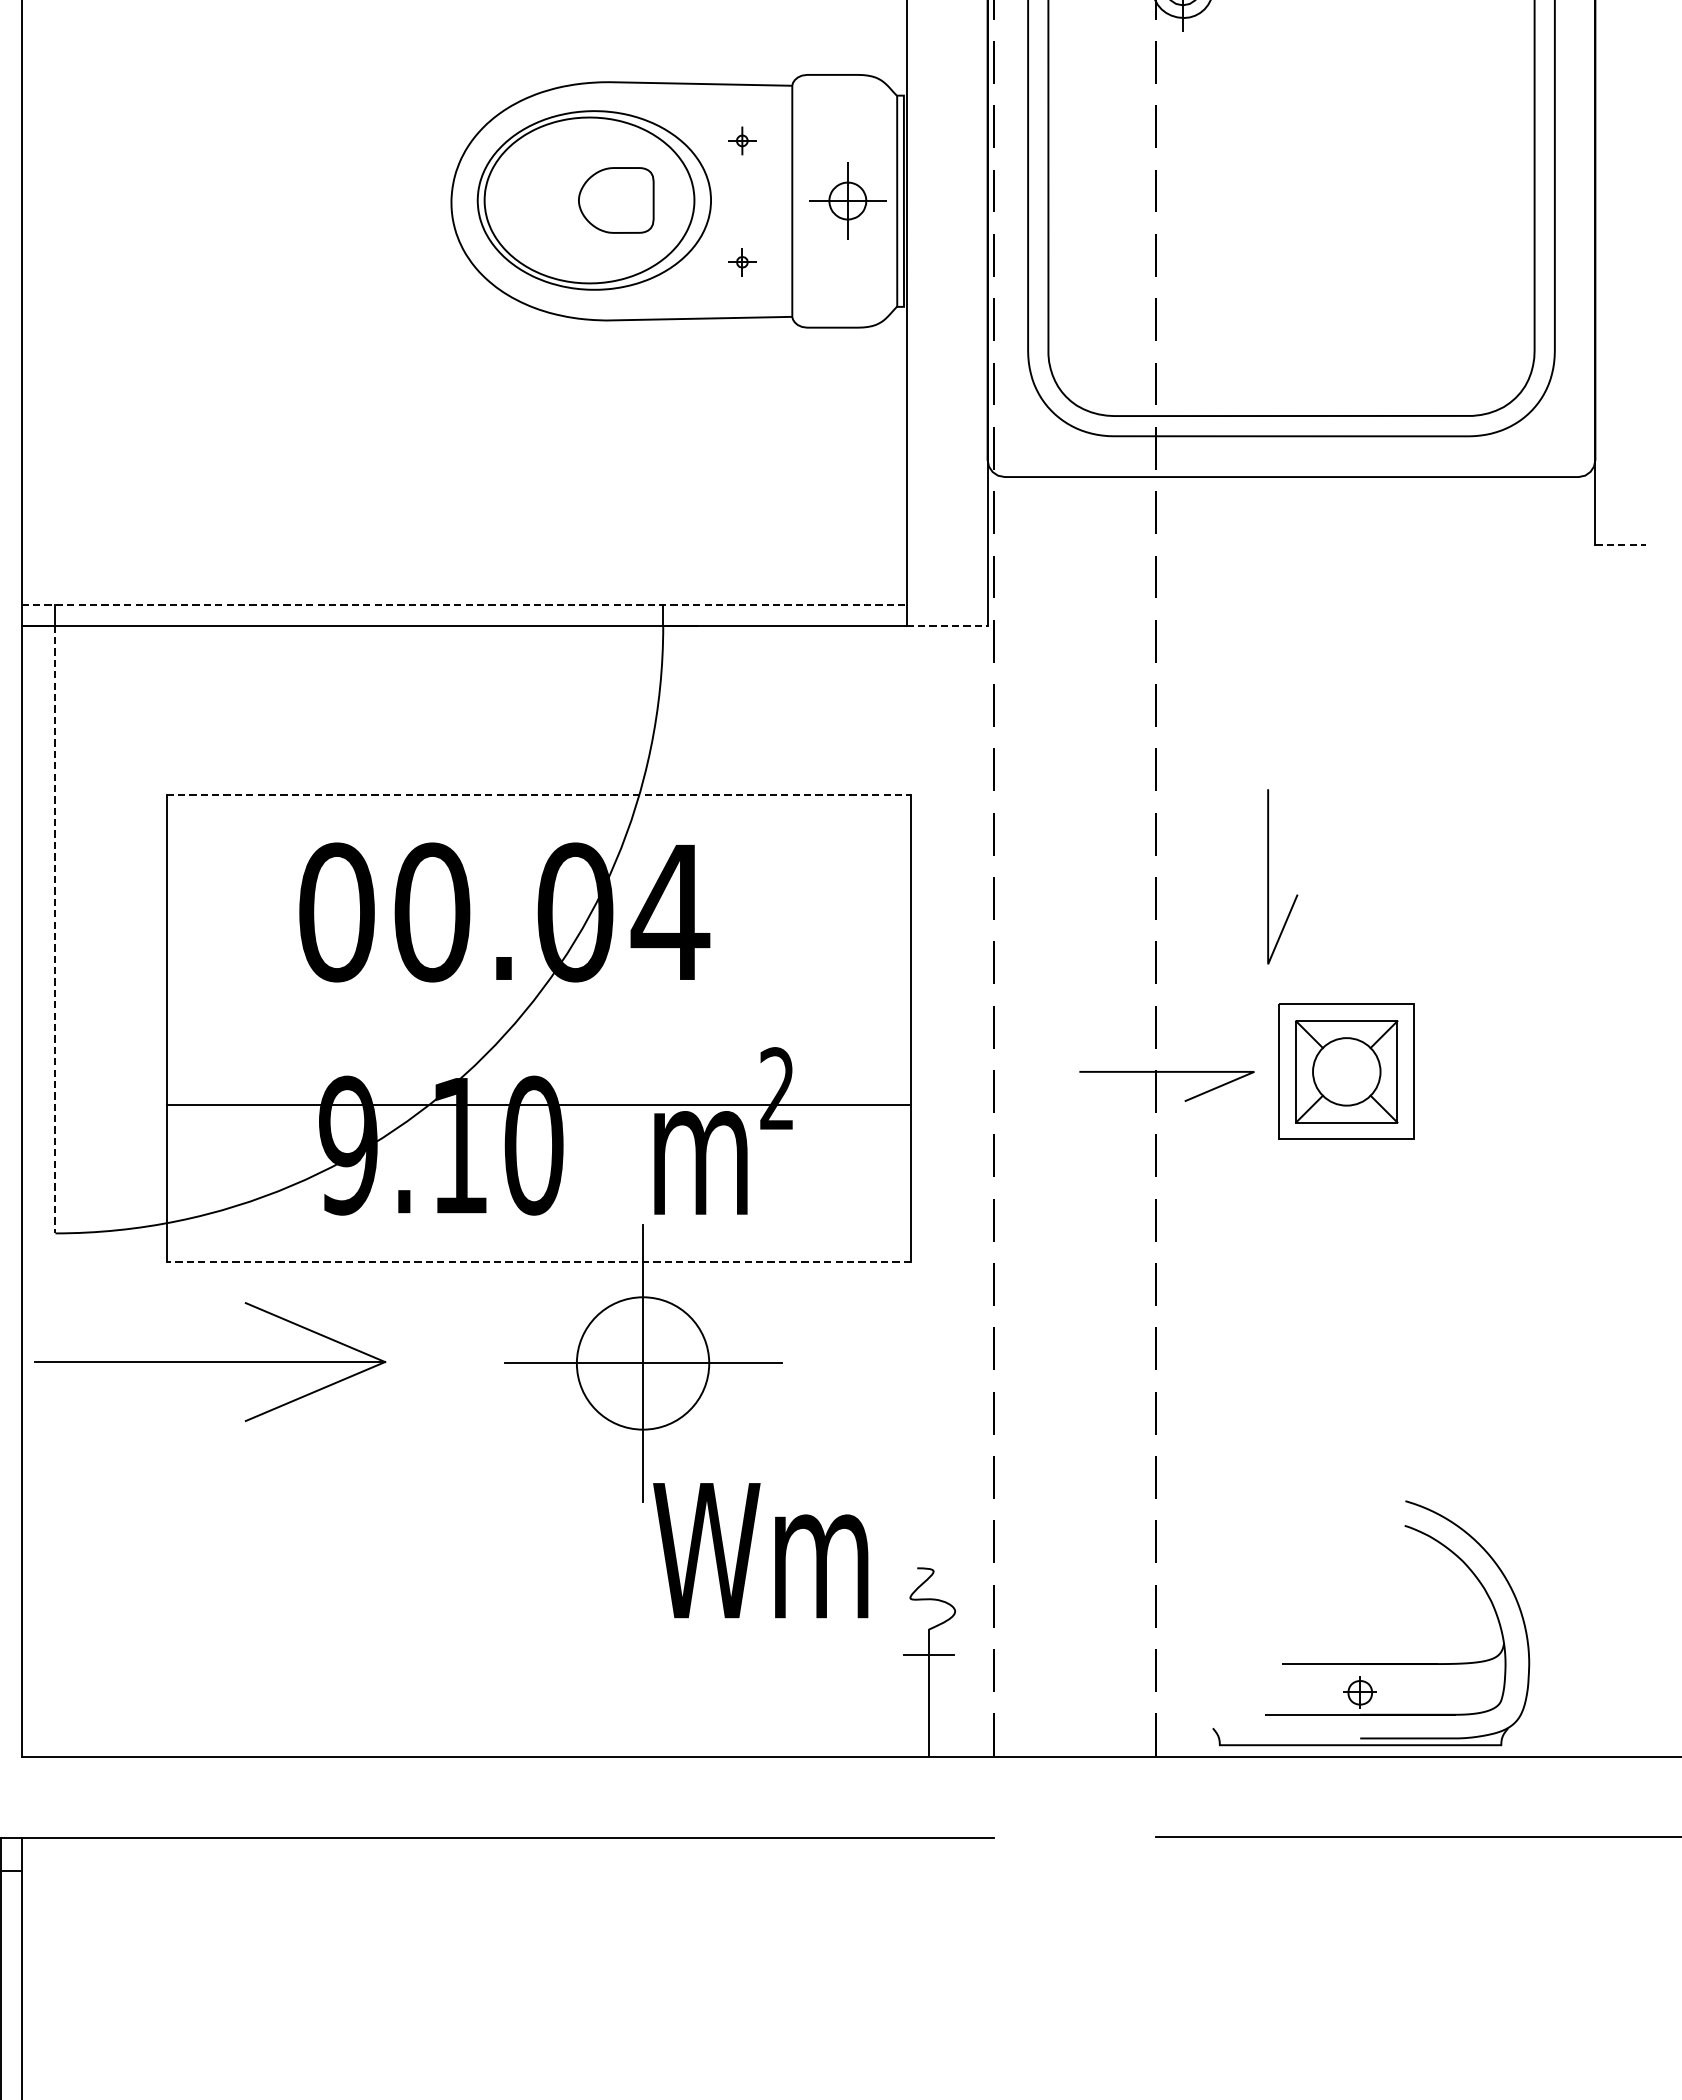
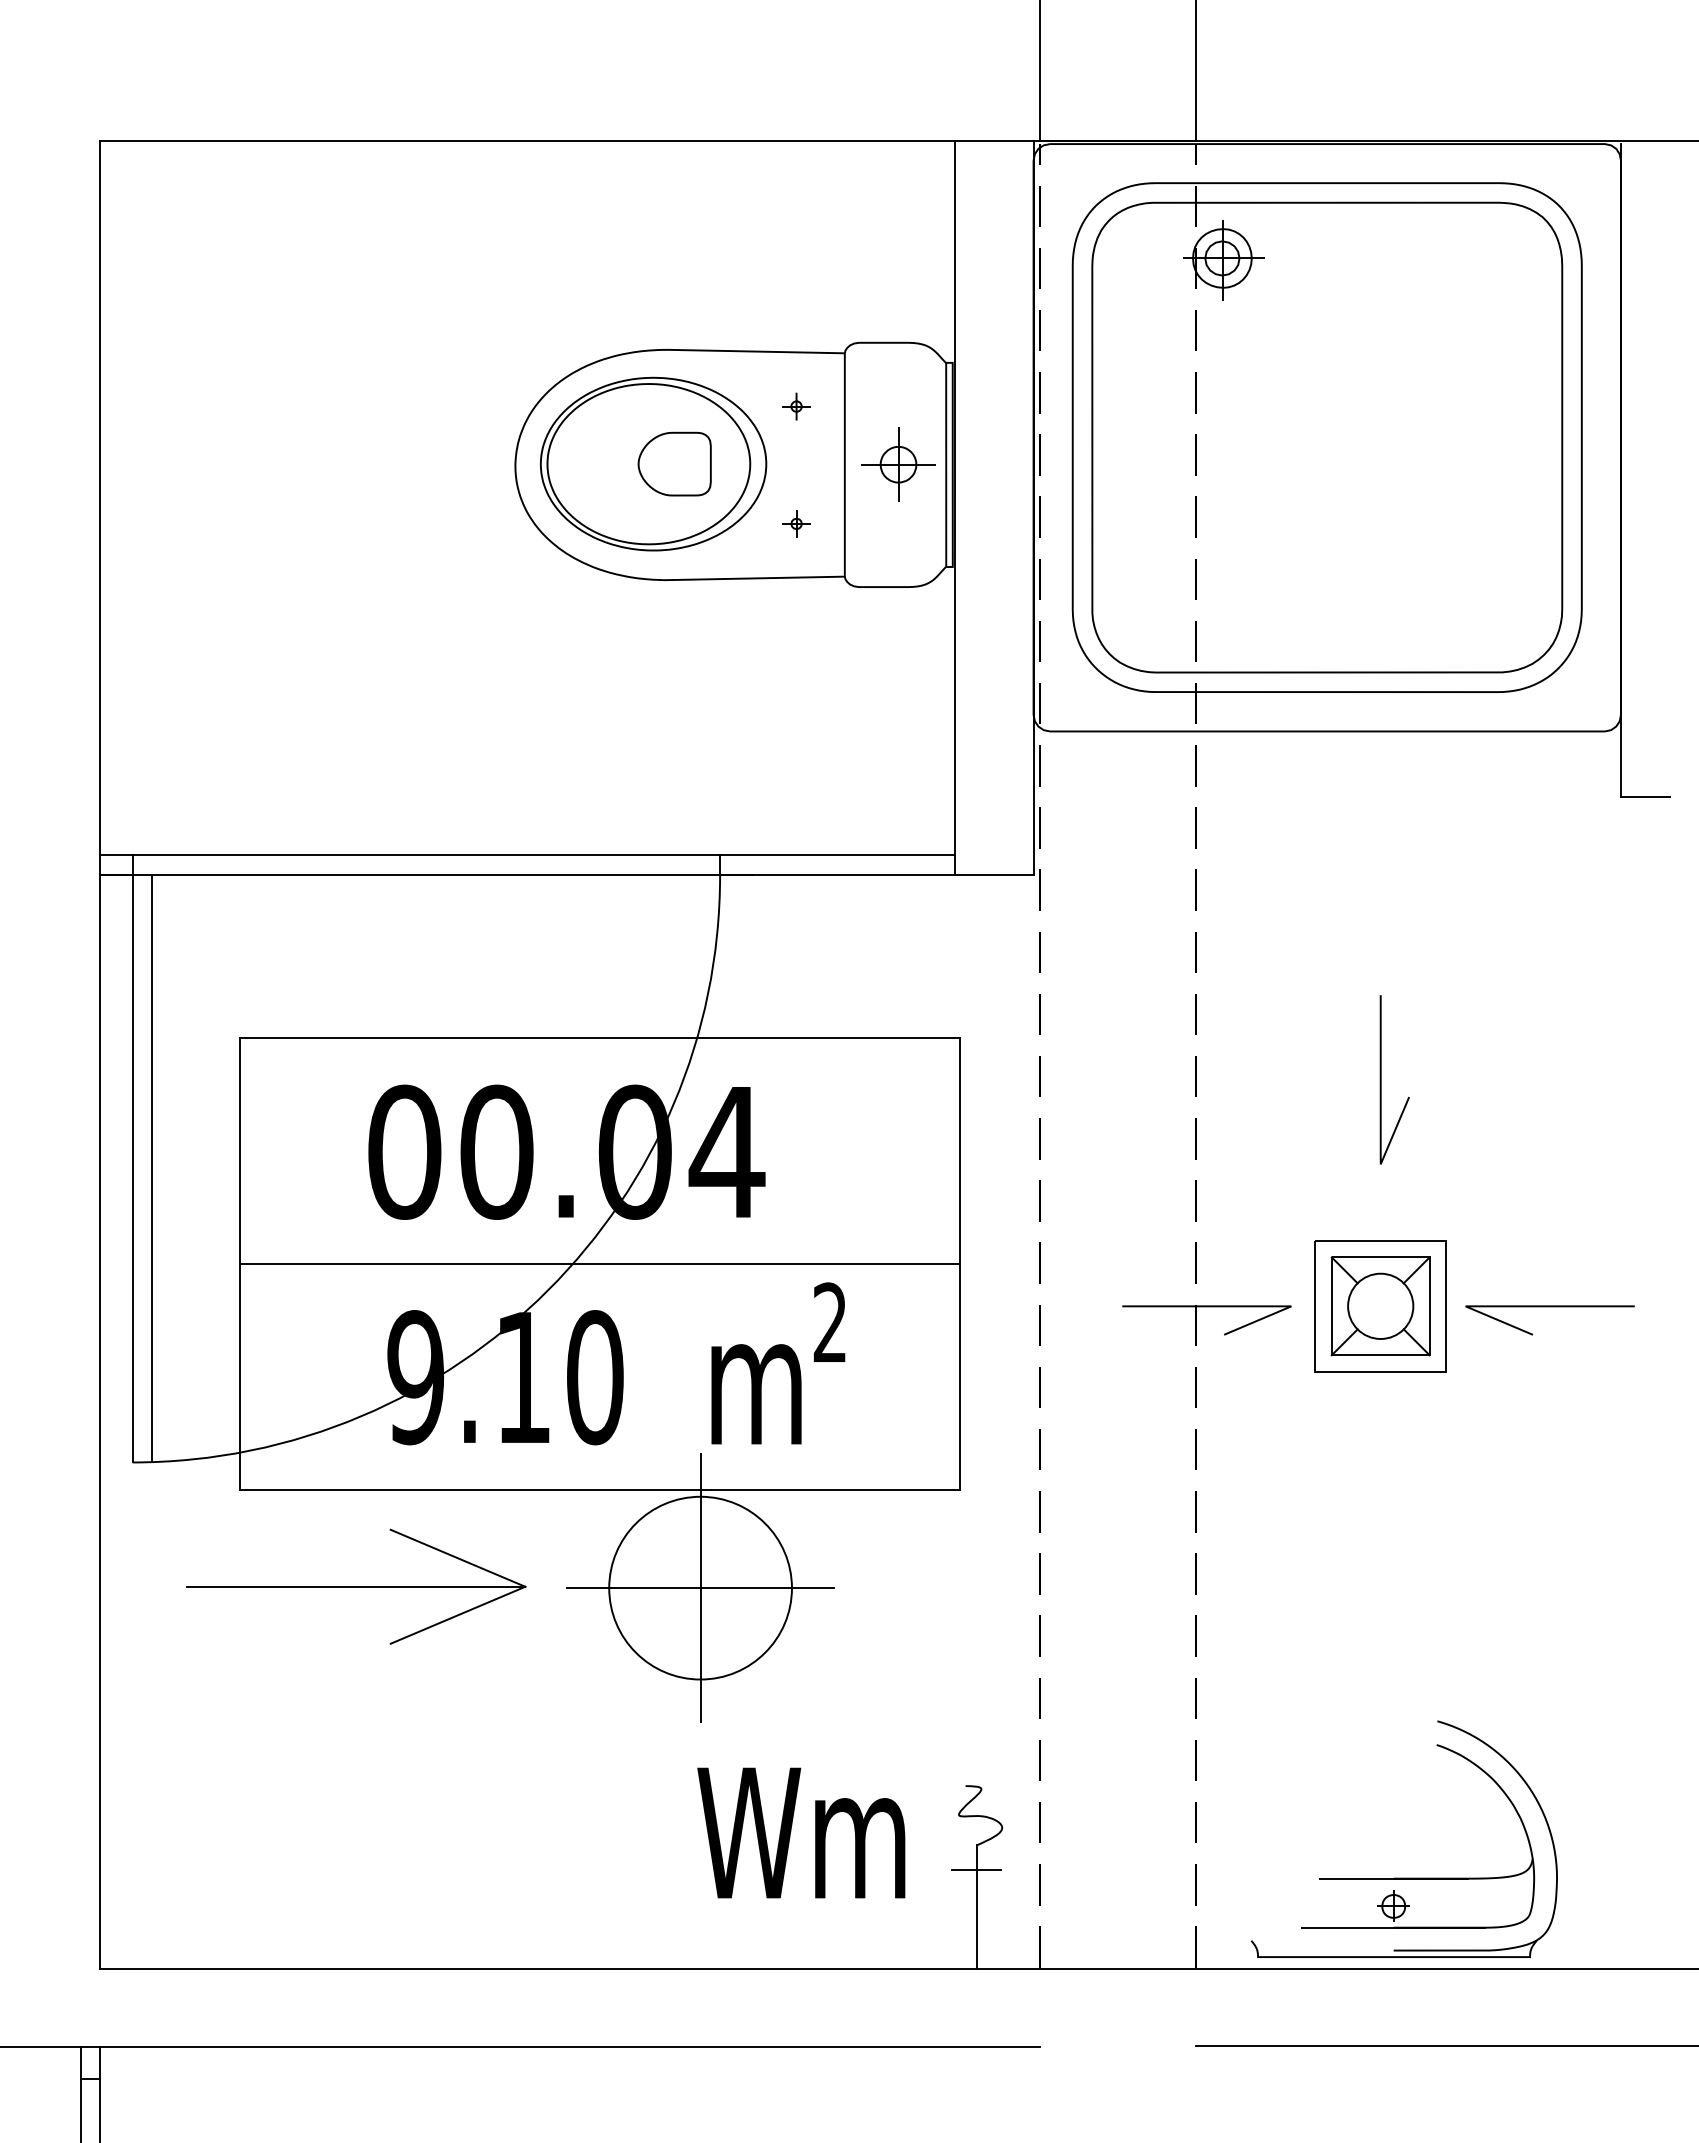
line: (1620, 544) -> (1645, 796), dashed -> solid
line: (463, 605) -> (527, 855), dashed -> solid
line: (947, 626) -> (994, 875), dashed -> solid
line: (538, 794) -> (599, 1038), dashed -> solid
line: (1268, 876) -> (1381, 1079), moved
line: (55, 929) -> (132, 1168), dashed -> solid
line: (75, 929) -> (152, 1168), added
line: (1521, 1073) -> (1549, 1307), added
line: (538, 1105) -> (599, 1264), moved
line: (538, 1262) -> (599, 1490), dashed -> solid
part: (210, 1361) -> (356, 1586), moved
circle: (642, 1362) -> (700, 1587), size x1.43
text: (760, 1550) -> (801, 1832), moved

